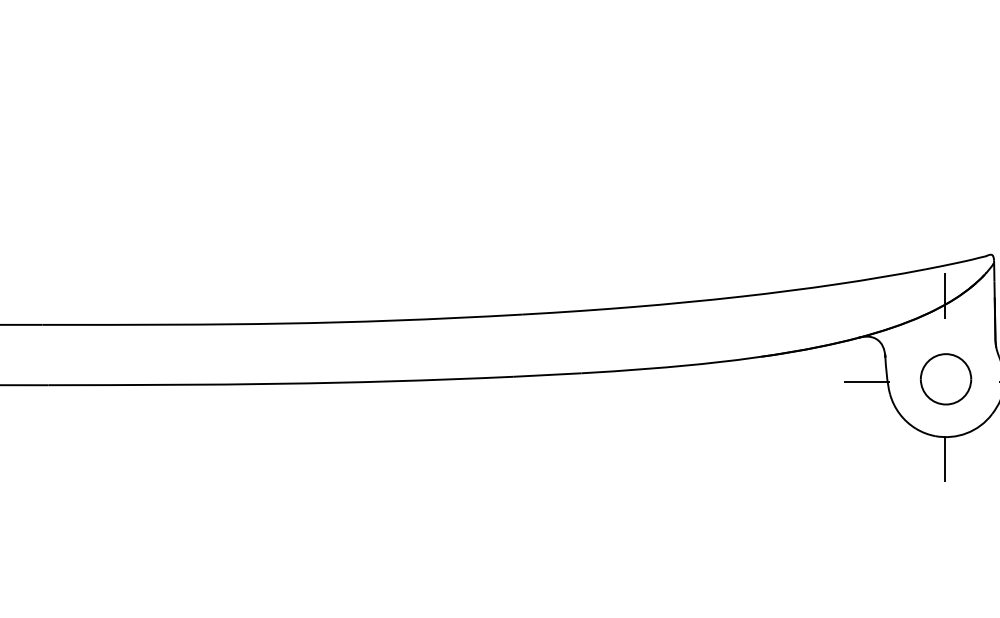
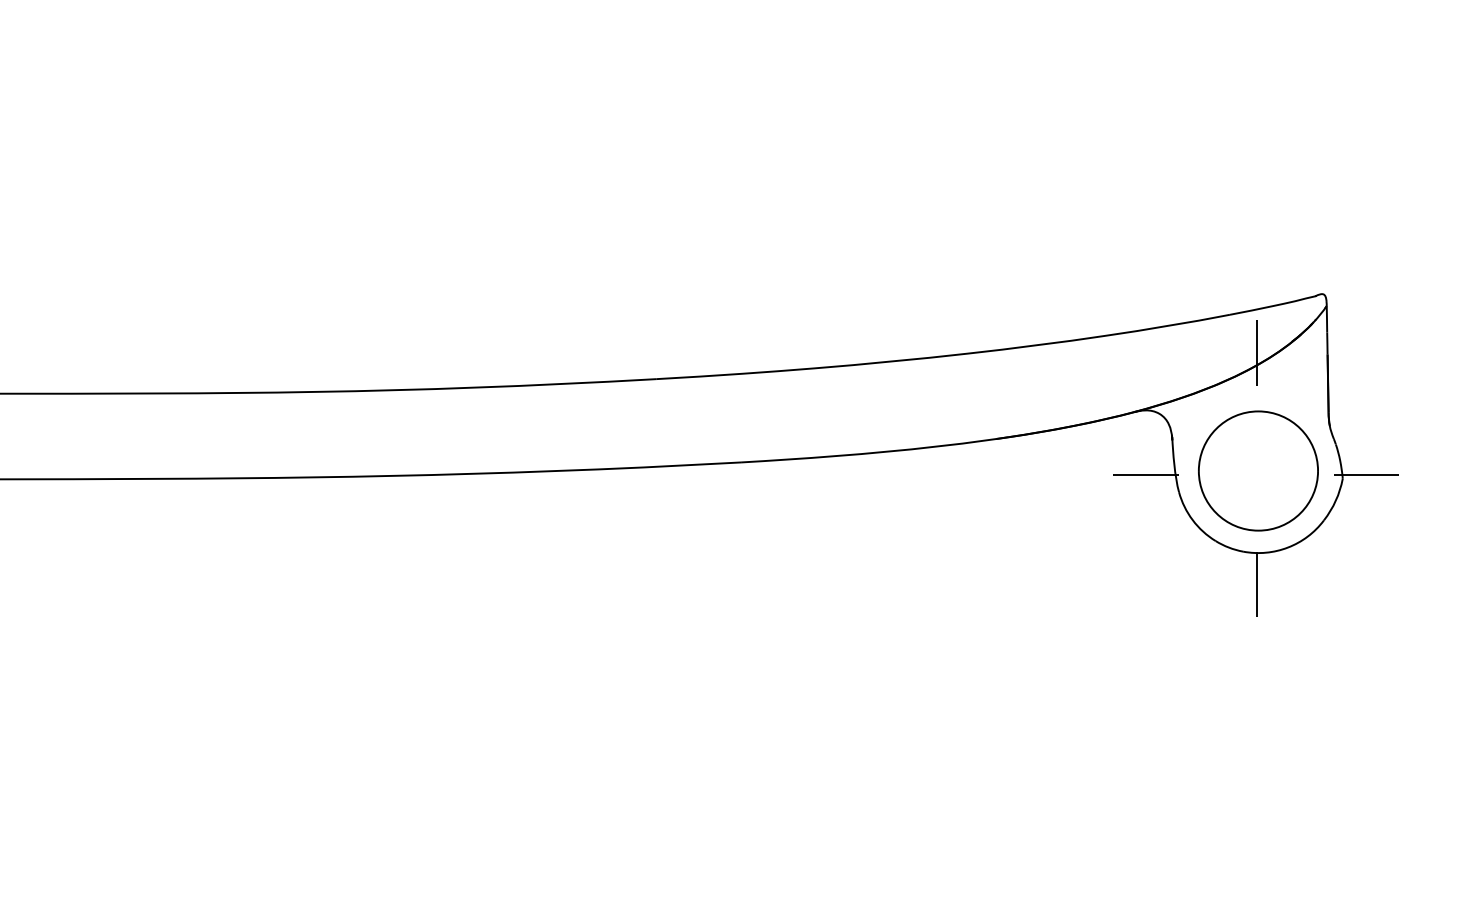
part: (946, 378) -> (1258, 470), size x1.67

